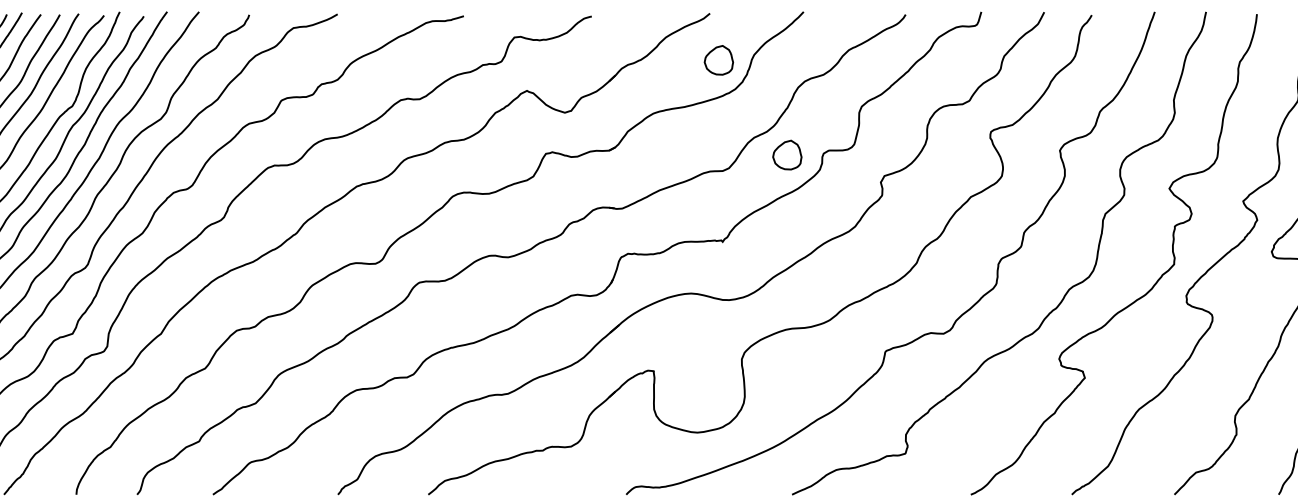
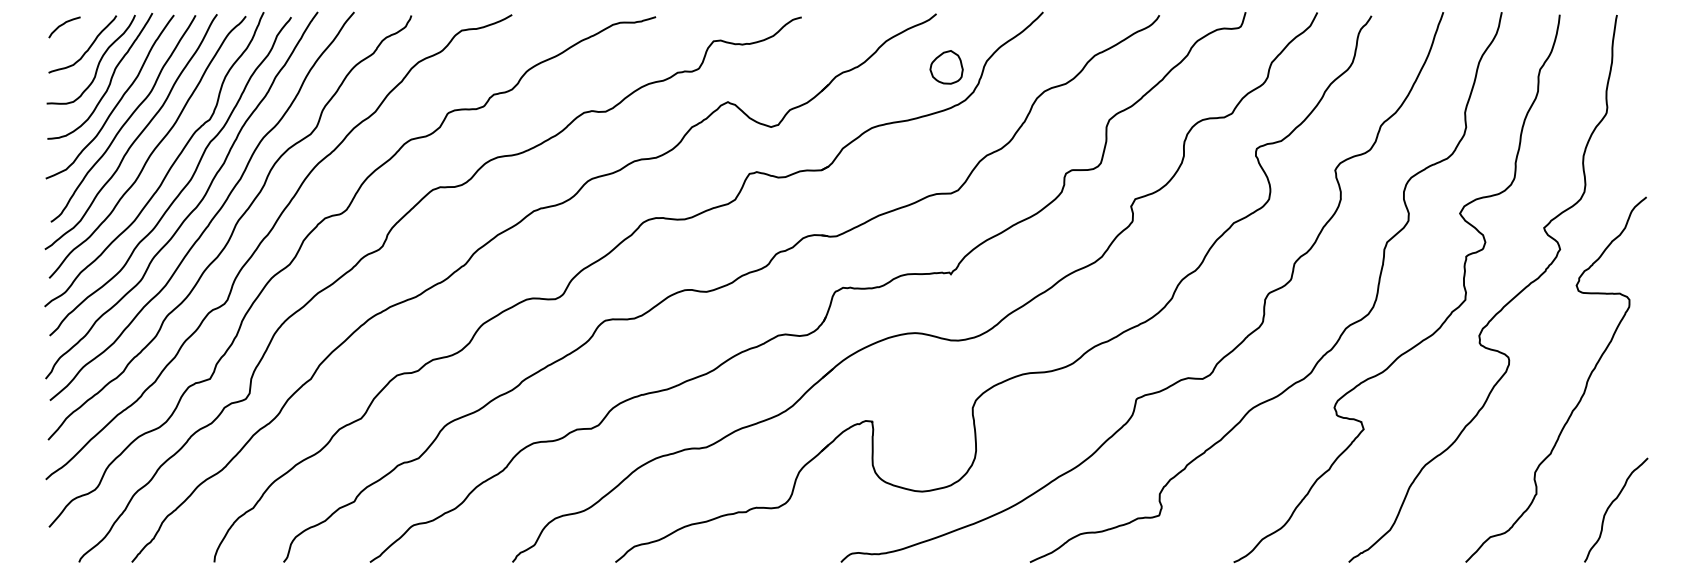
part: (787, 155) -> (1024, 175), removed

